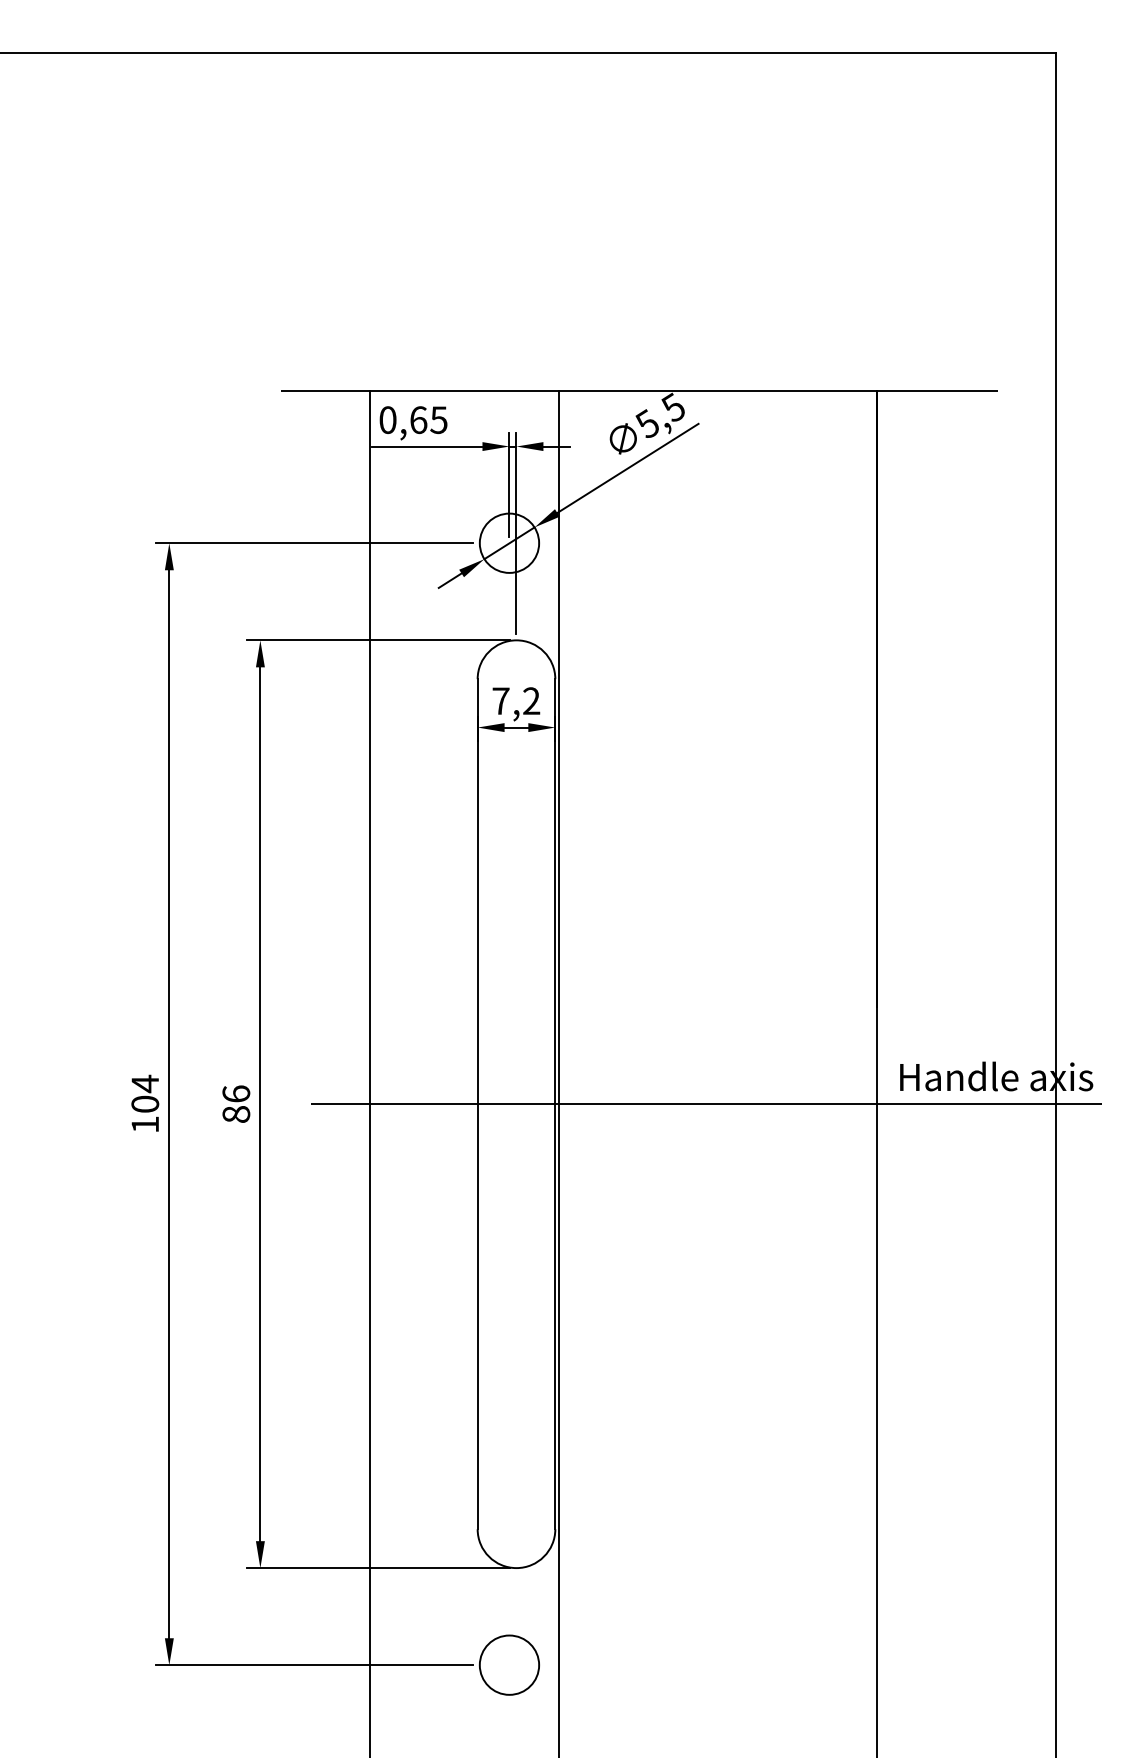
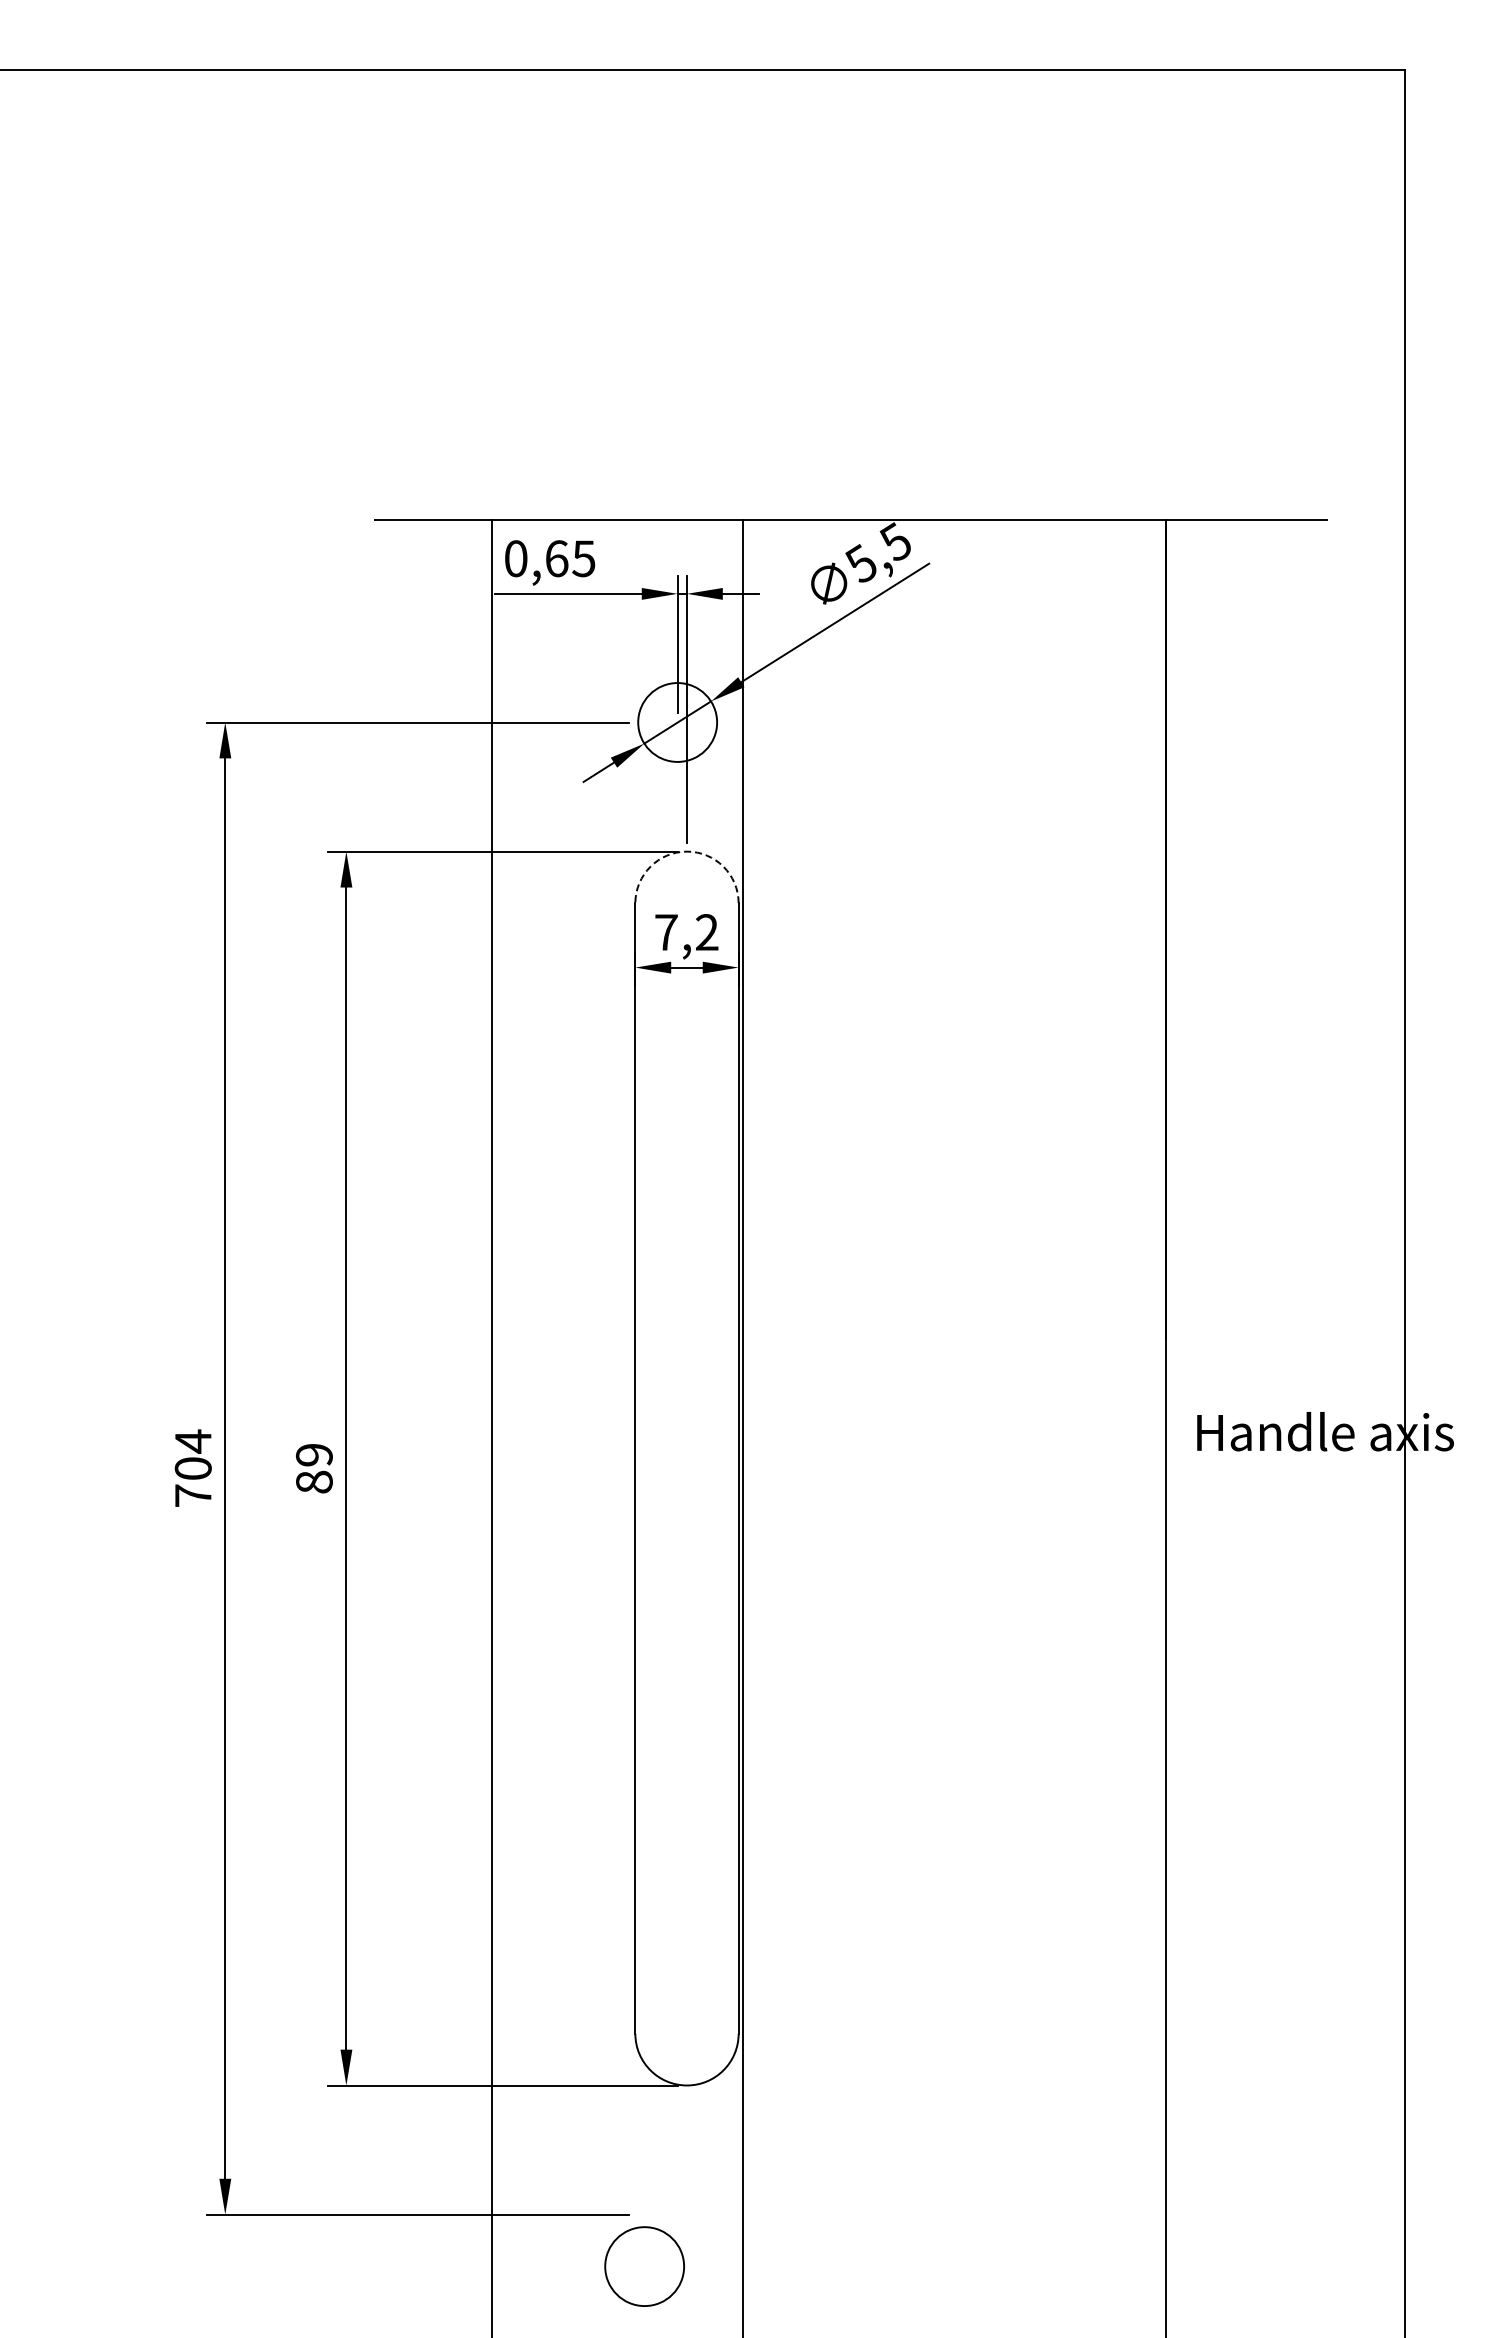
arc: (516, 640) -> (687, 851), solid -> dashed
text: (235, 1093) -> (313, 1454), 86 -> 89
line: (706, 1104) -> (939, 1468), removed
text: (145, 1124) -> (193, 1495), 104 -> 704
circle: (509, 1665) -> (644, 2266), moved

